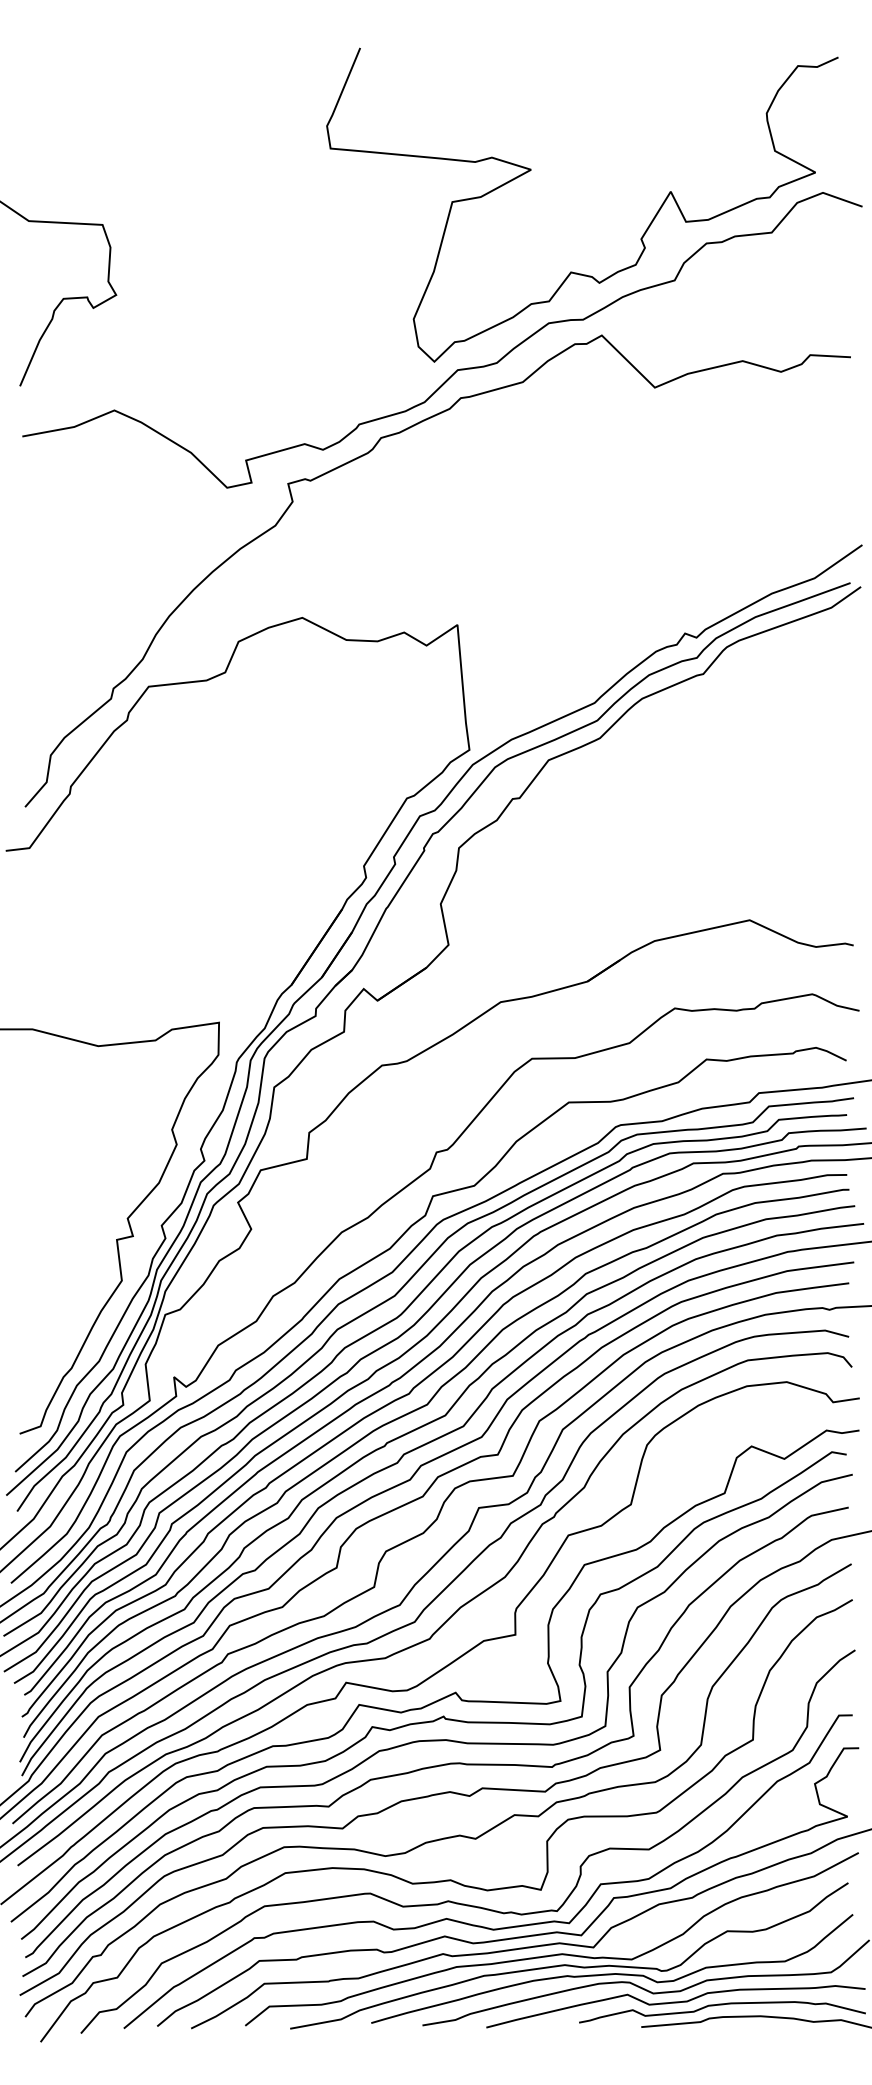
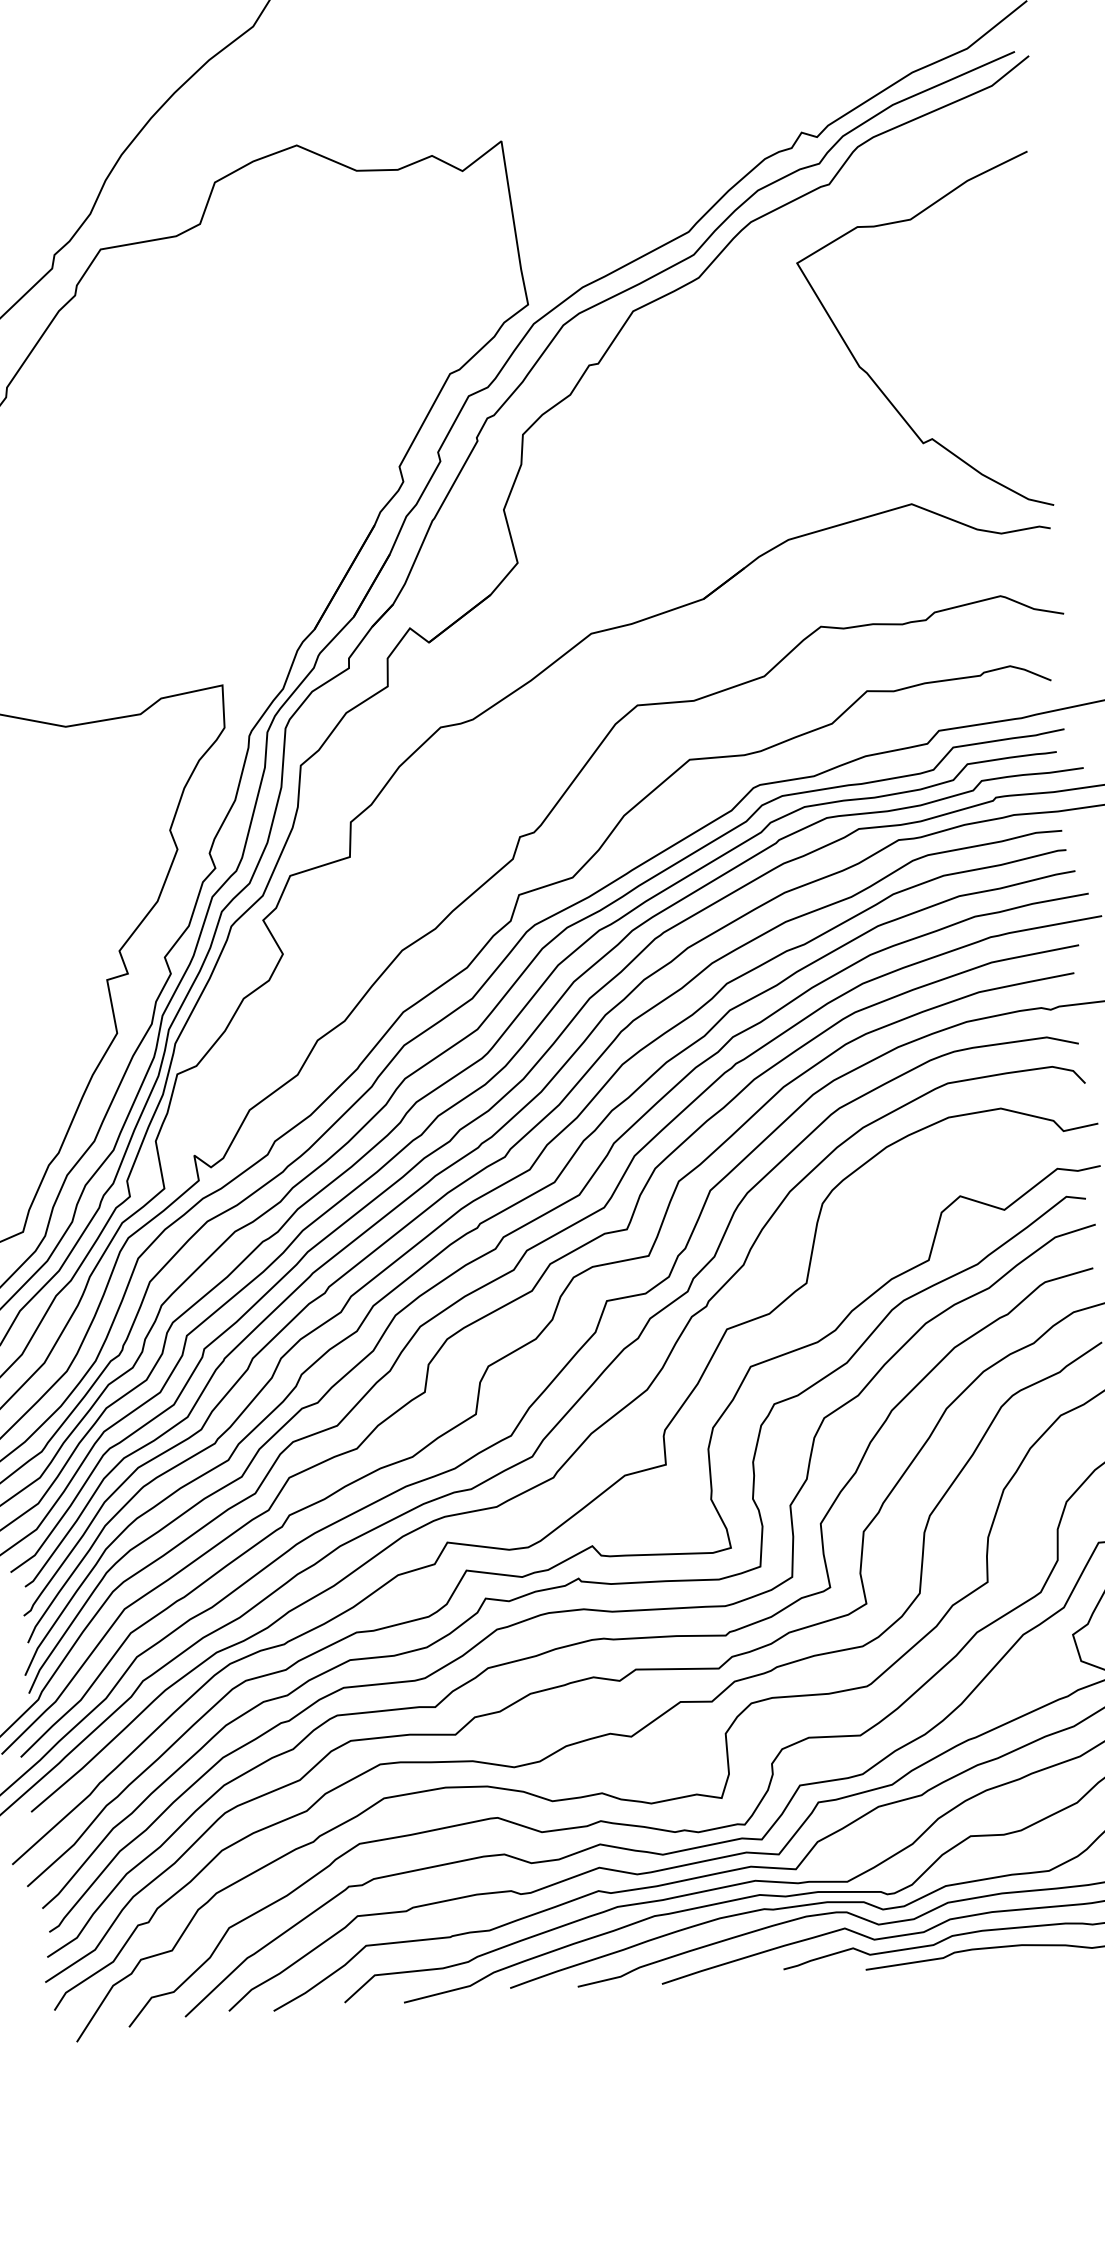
curve: (724, 819) -> (869, 373), added

